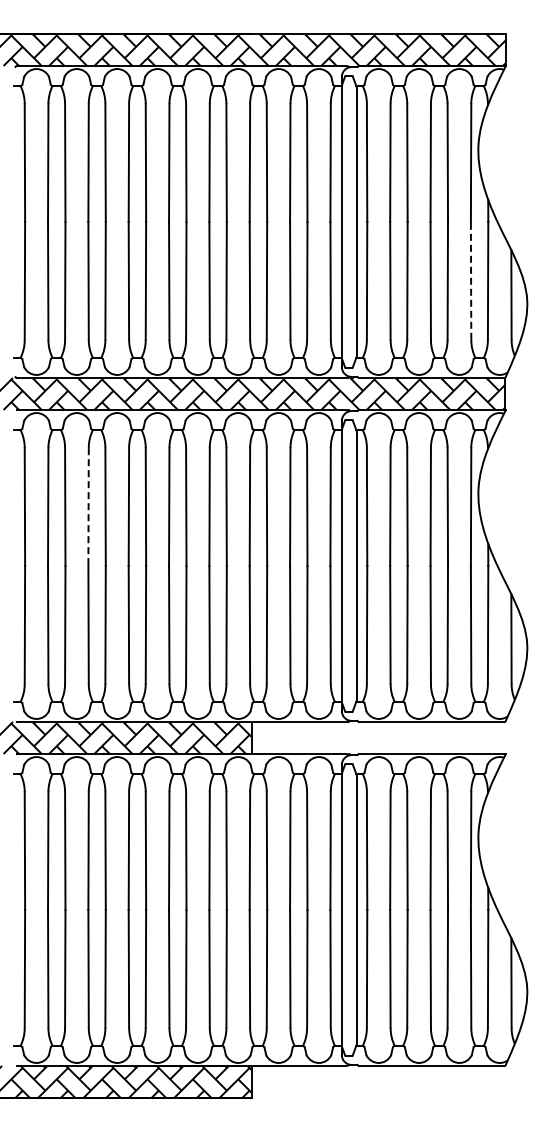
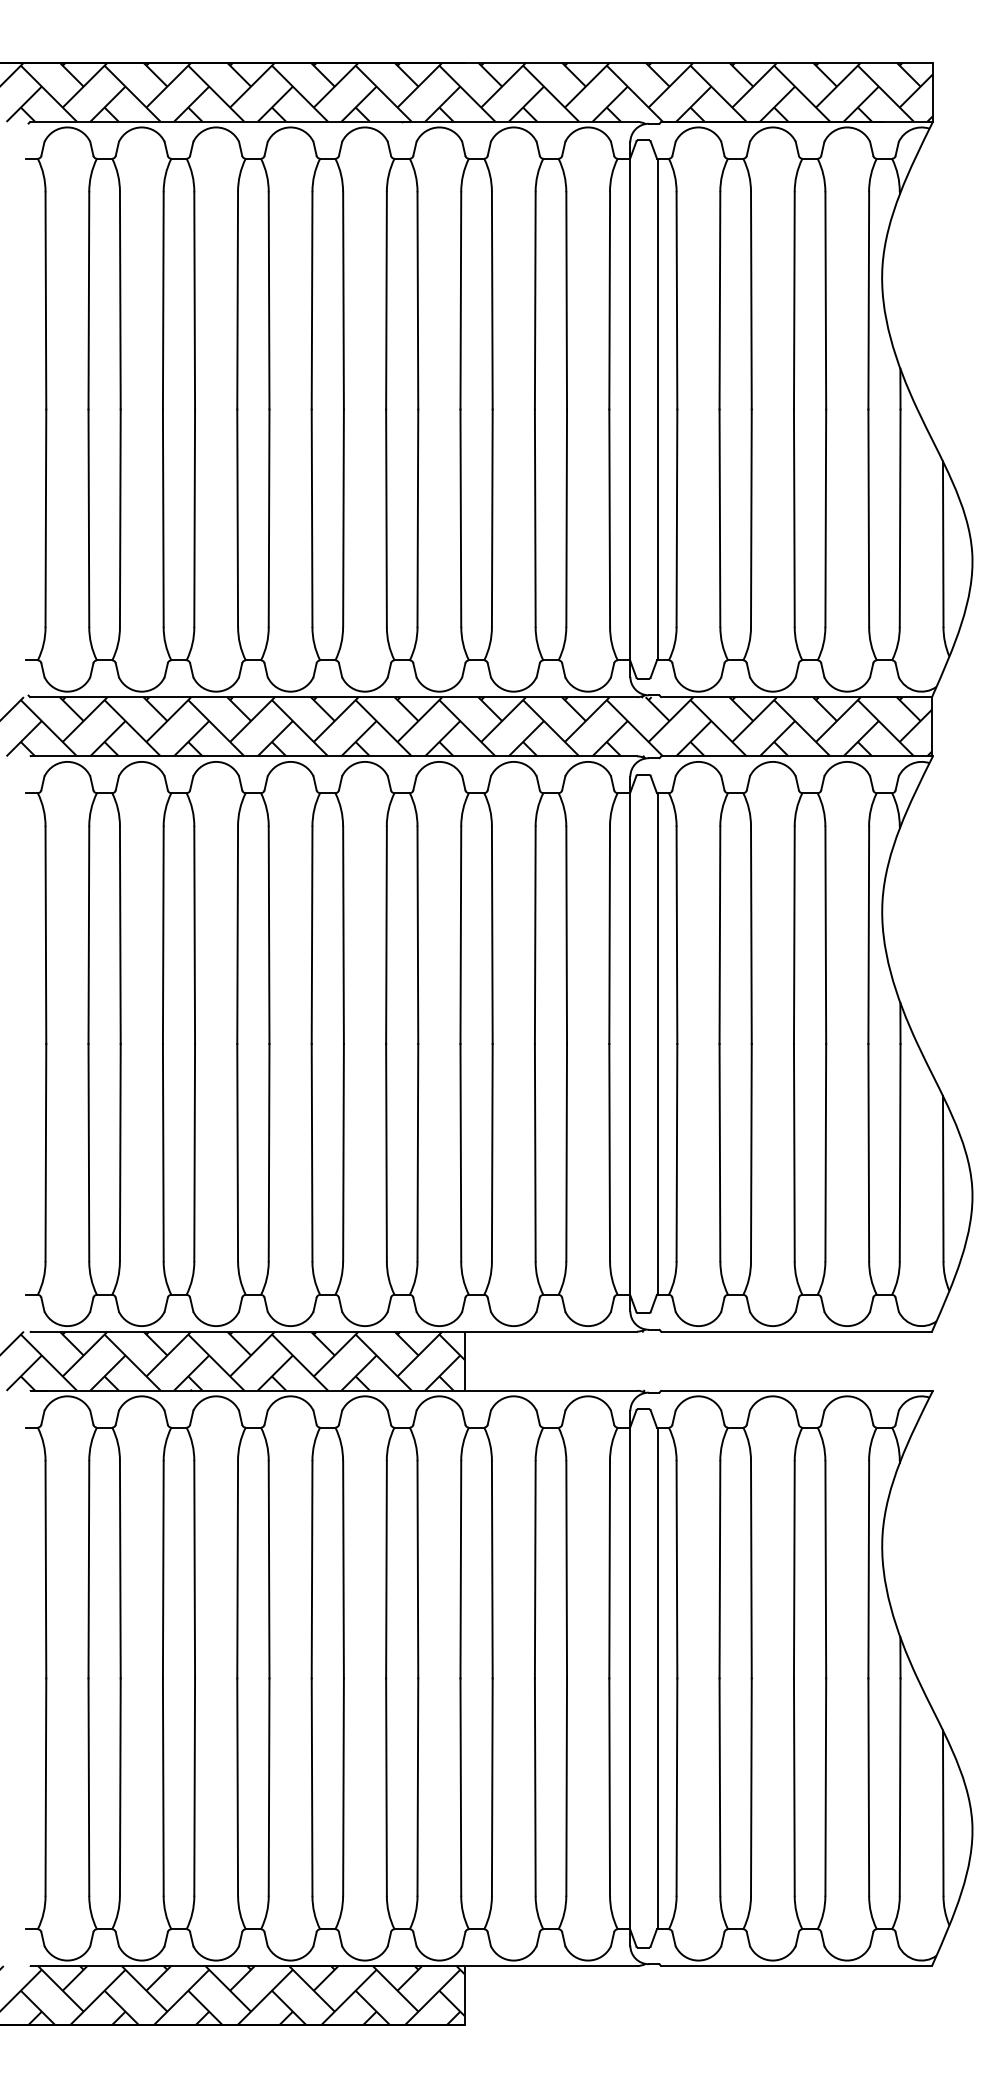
line: (471, 280) -> (869, 517), dashed -> solid
line: (88, 507) -> (163, 936), dashed -> solid

